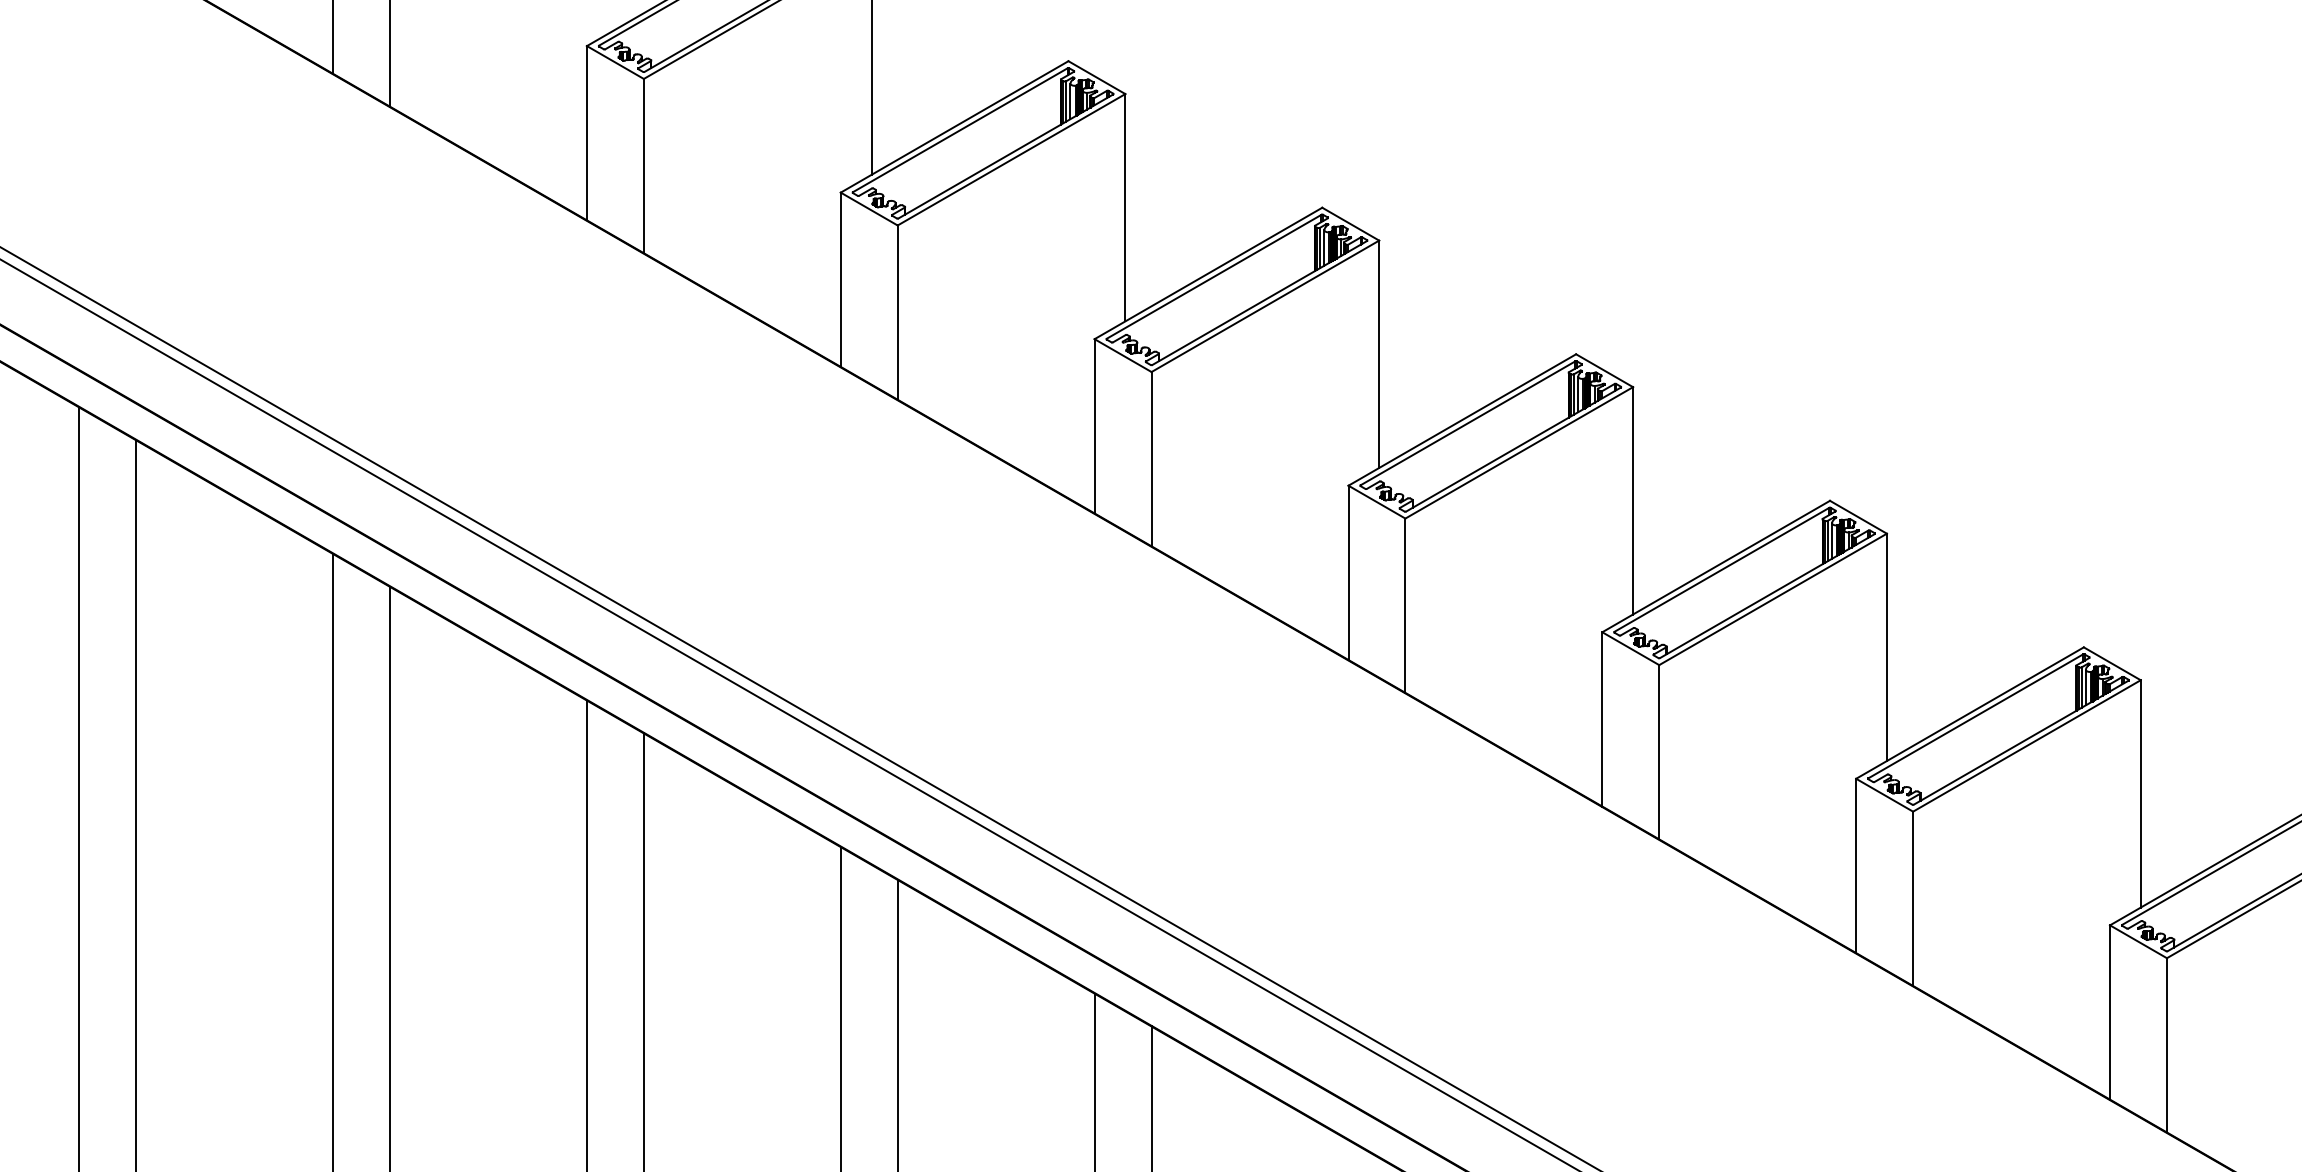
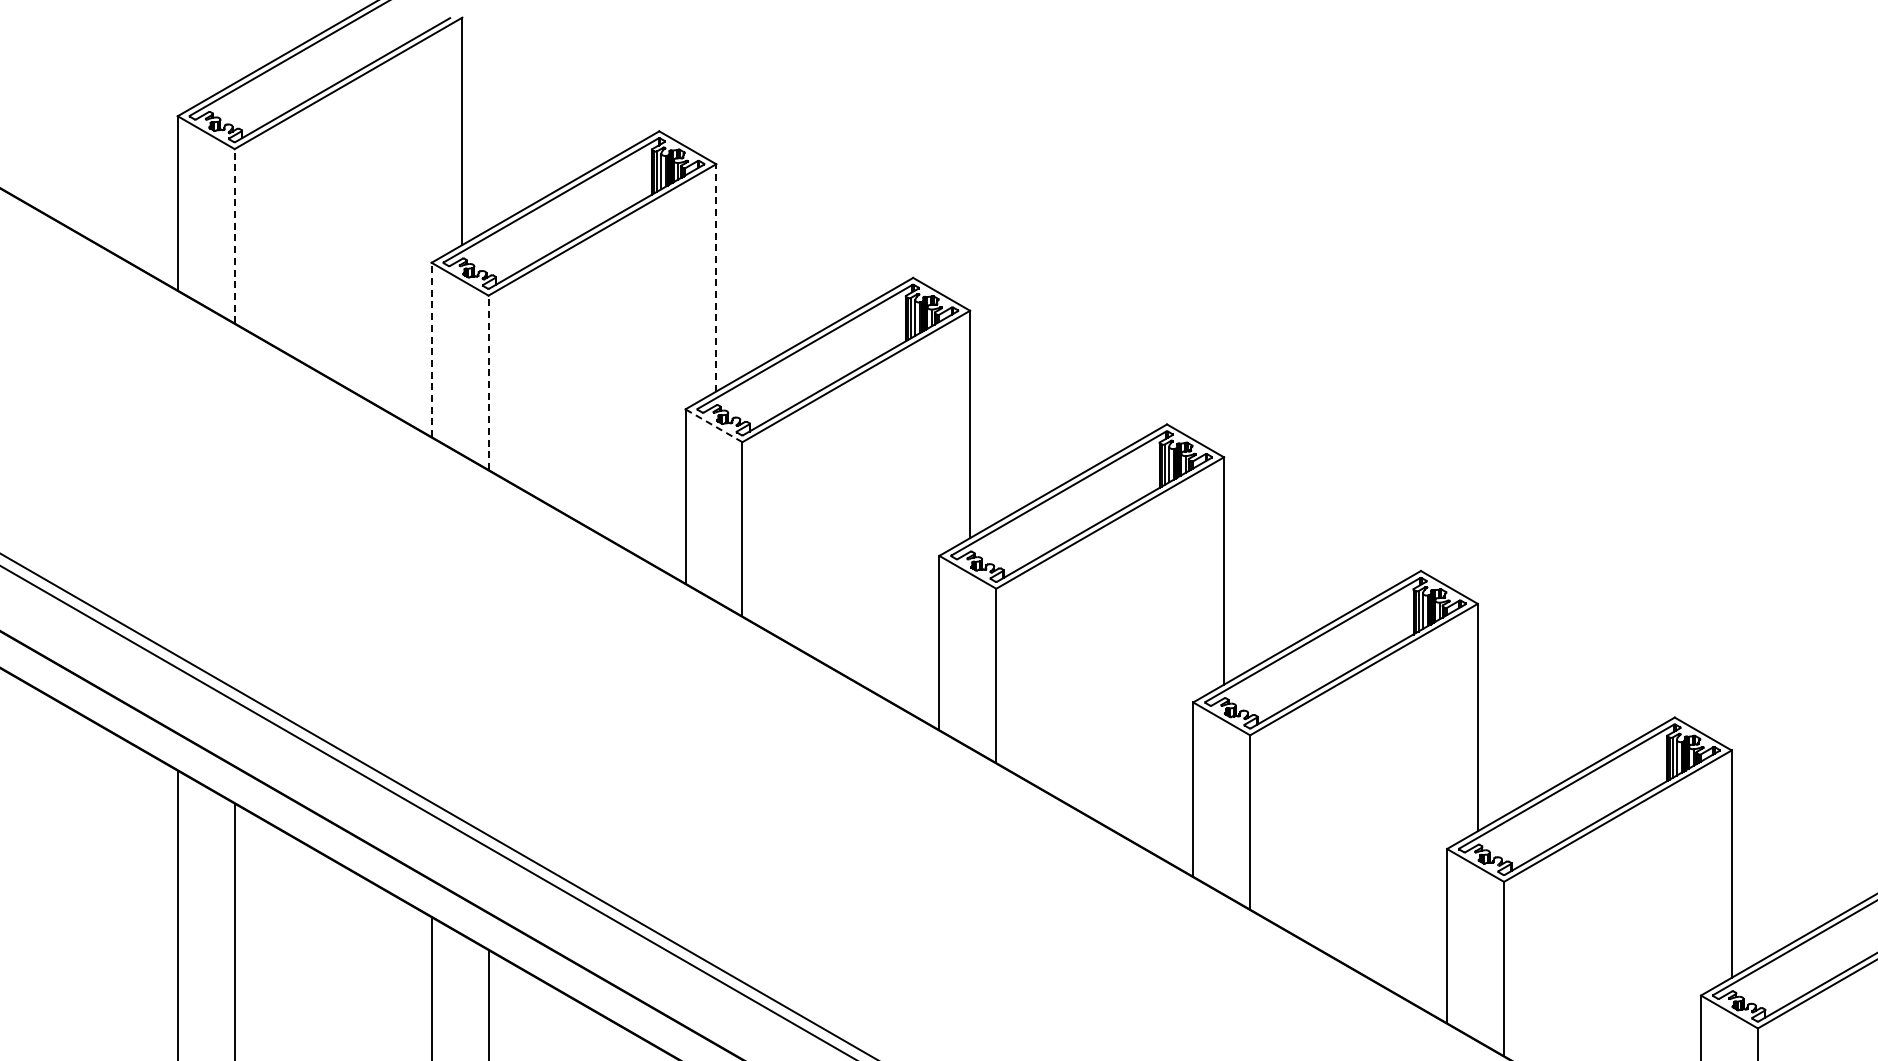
line: (643, 165) -> (234, 235), solid -> dashed
line: (1125, 207) -> (716, 277), solid -> dashed
line: (840, 279) -> (431, 349), solid -> dashed
line: (897, 312) -> (488, 382), solid -> dashed
line: (1123, 355) -> (714, 425), solid -> dashed

